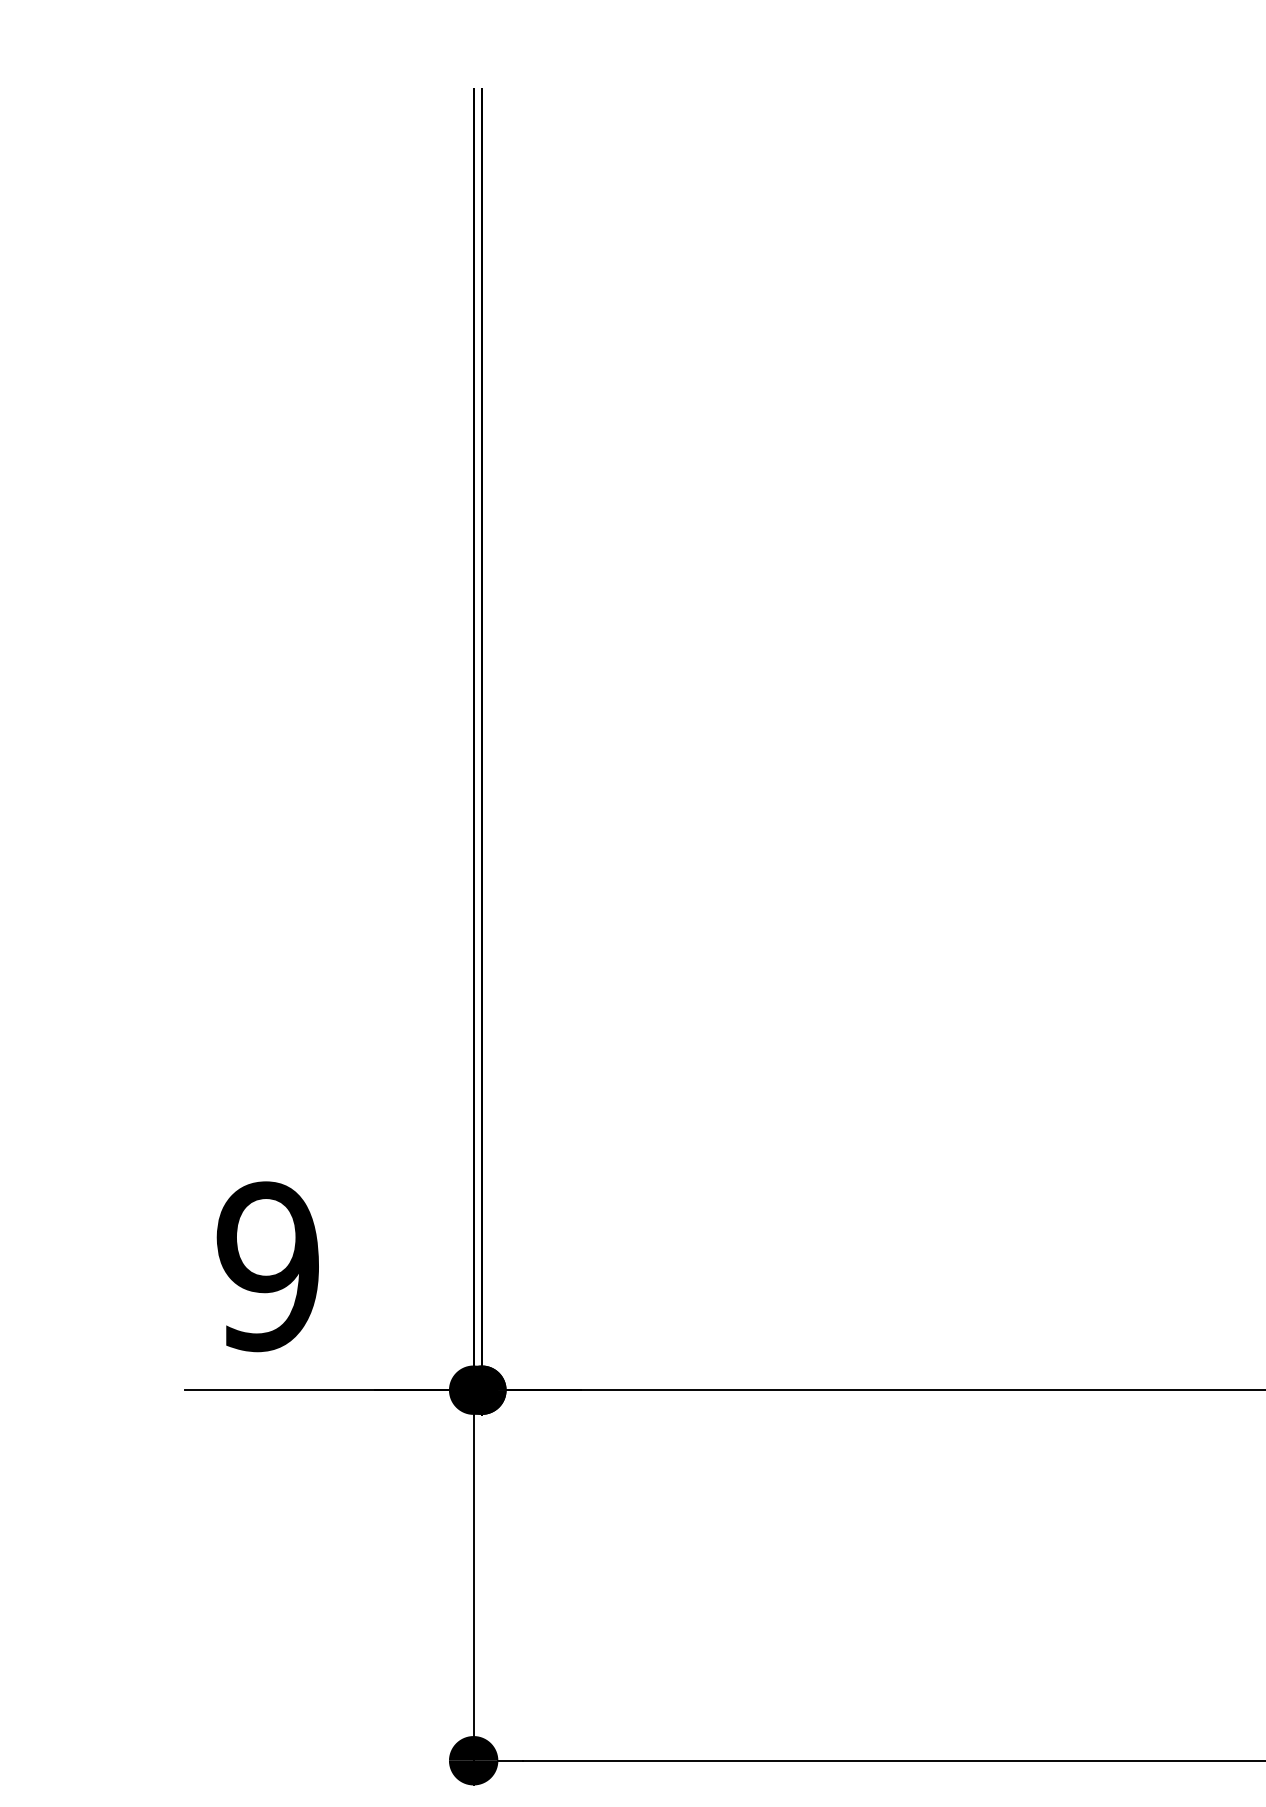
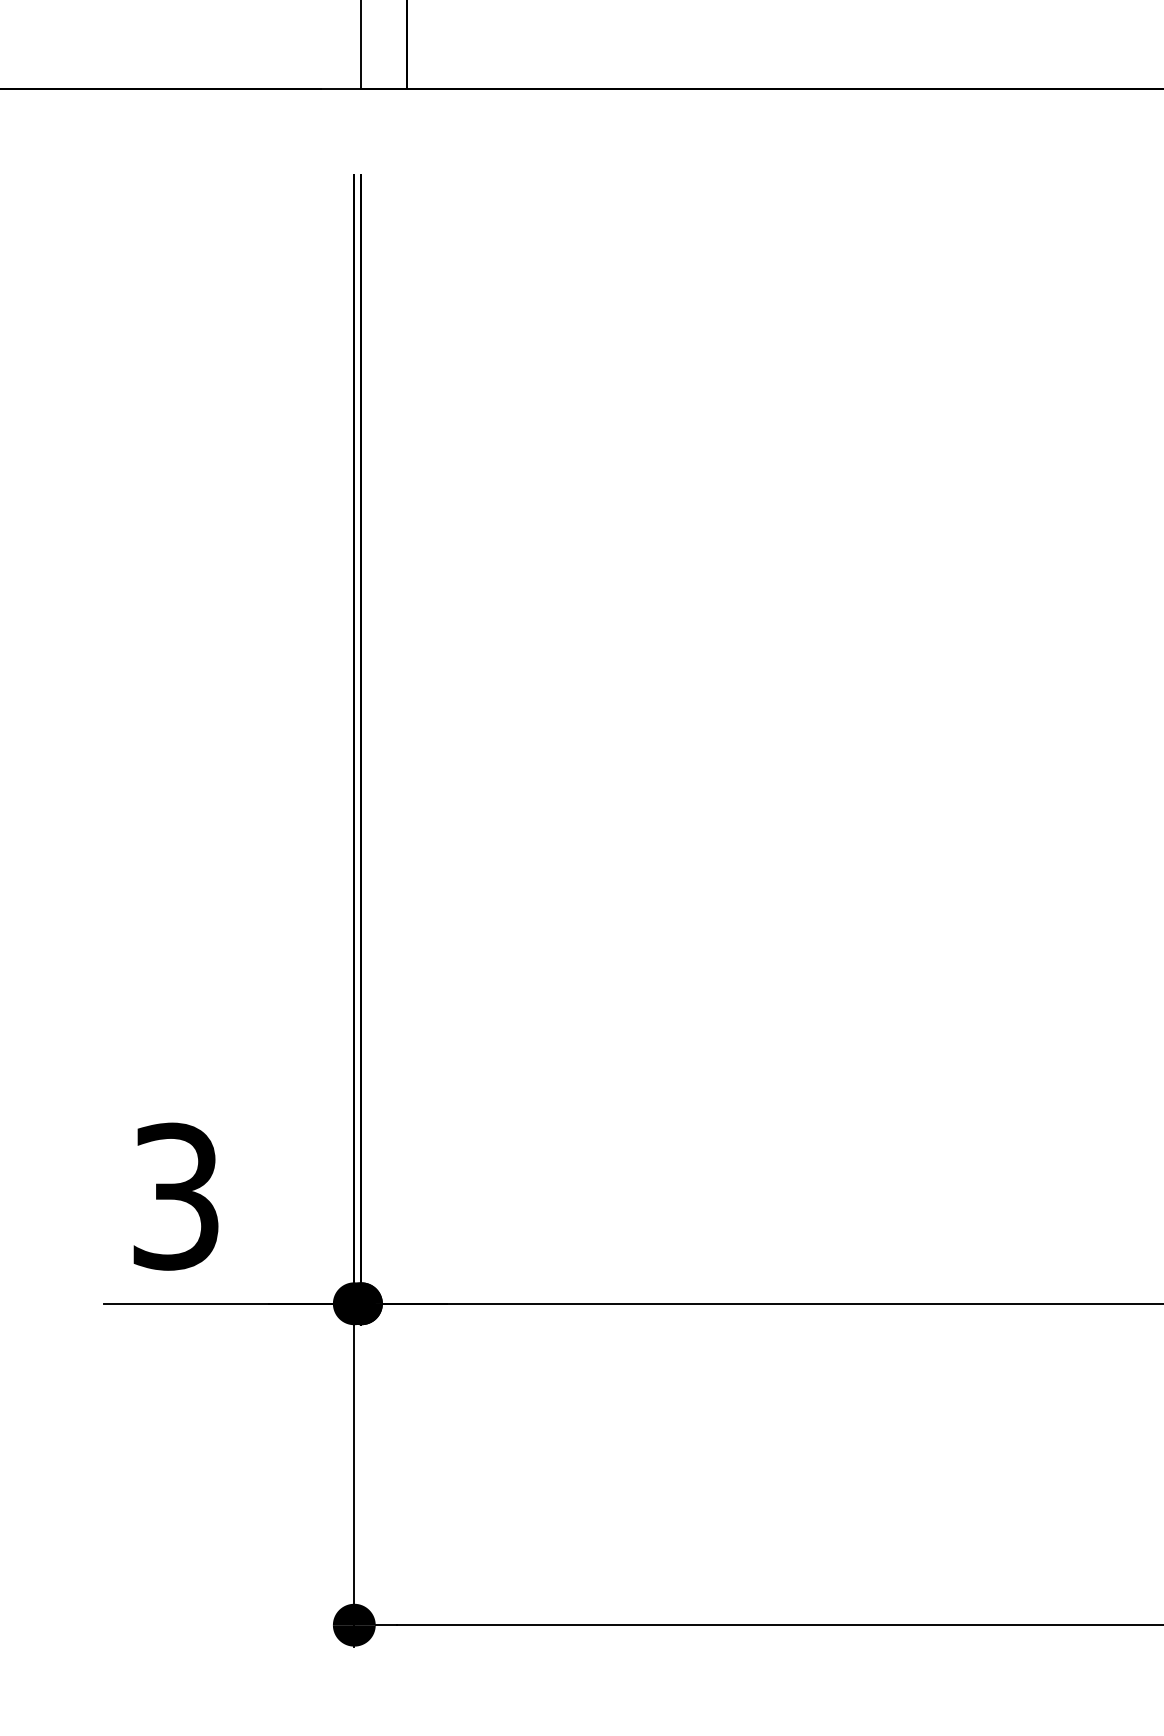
text: (267, 1266) -> (175, 1196), 9 -> 3

